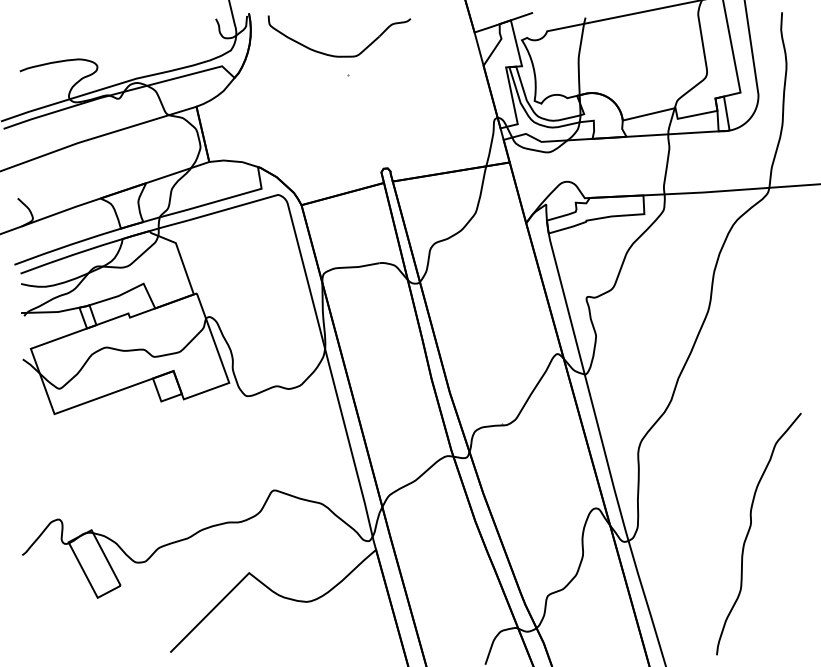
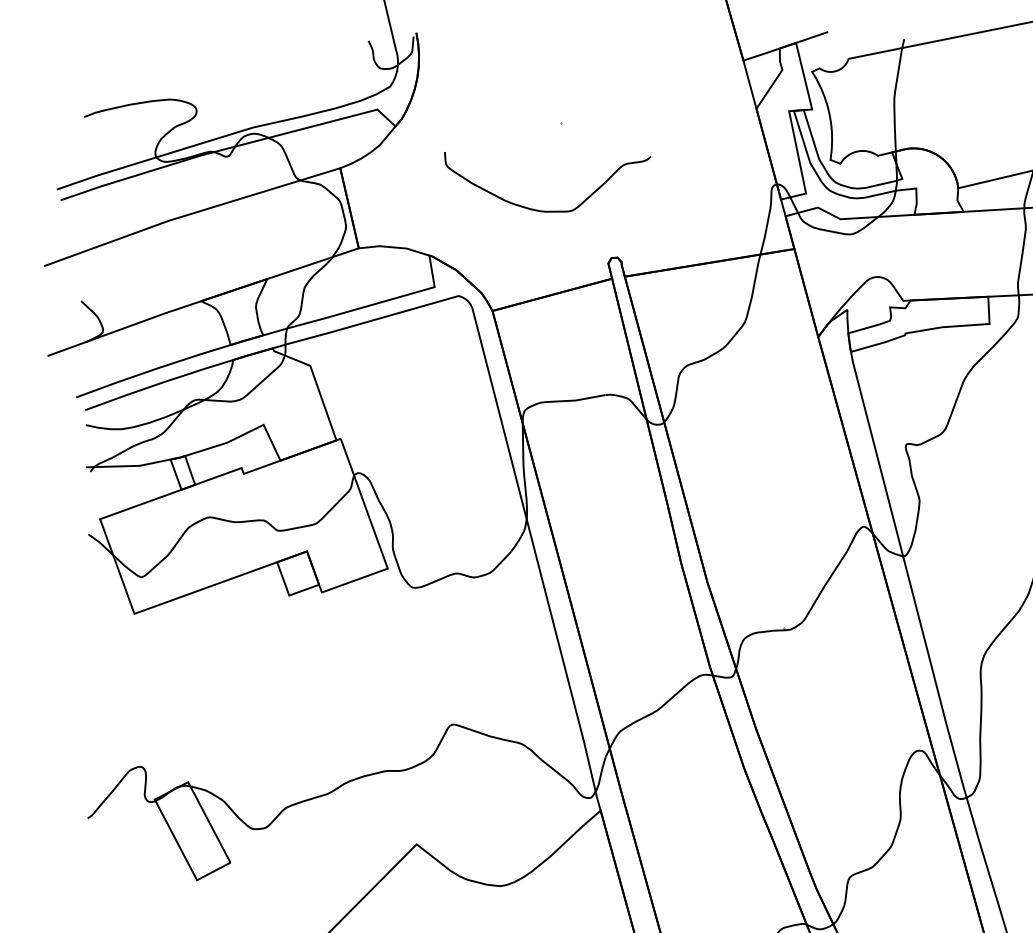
part: (339, 55) -> (547, 209), moved

